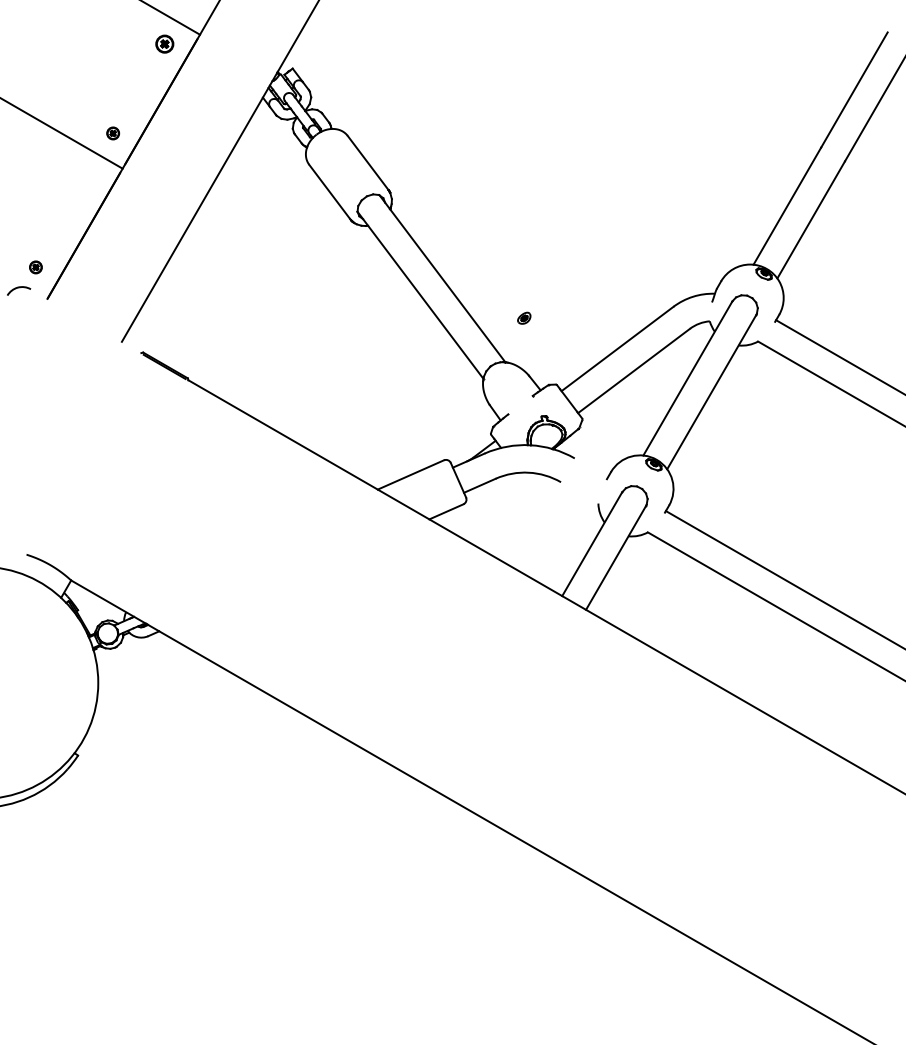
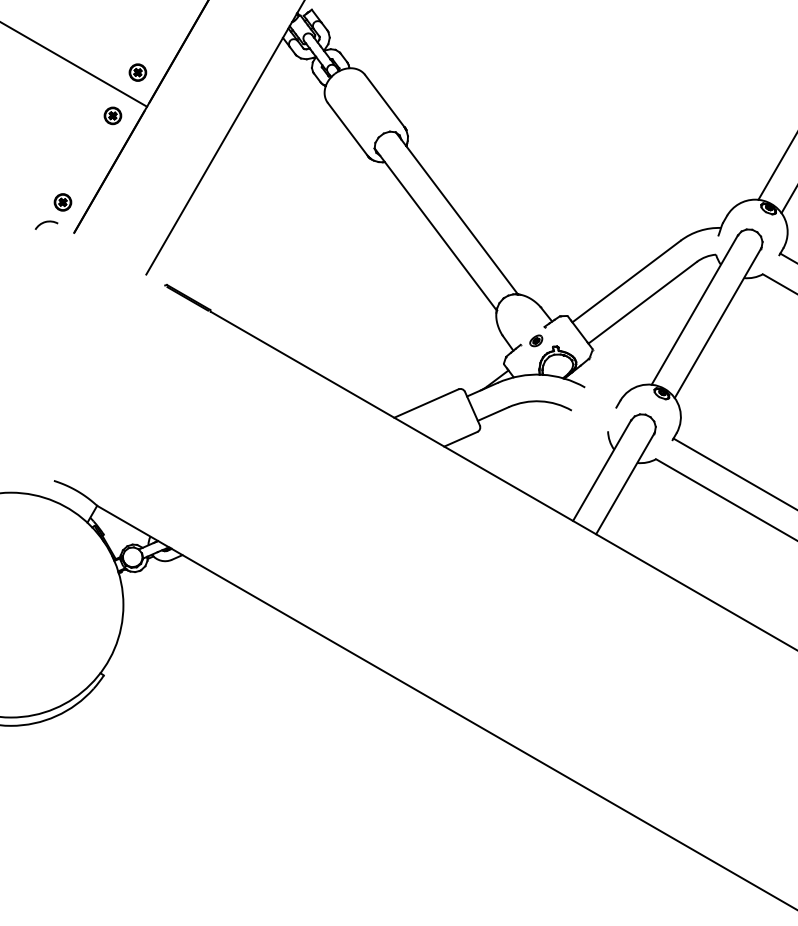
part: (112, 133) -> (137, 72), size x1.43
part: (87, 177) -> (112, 115), added
part: (35, 267) -> (62, 202), size x1.43
part: (524, 317) -> (536, 340), moved

